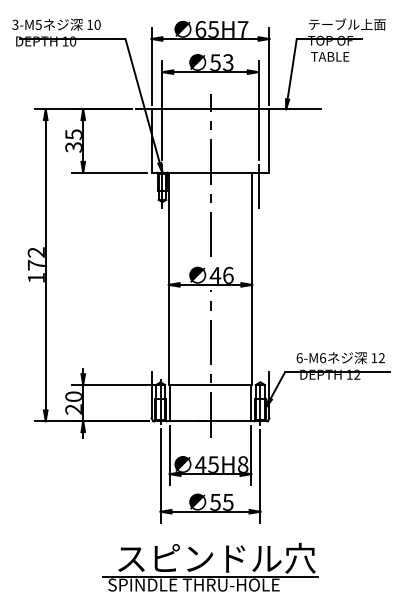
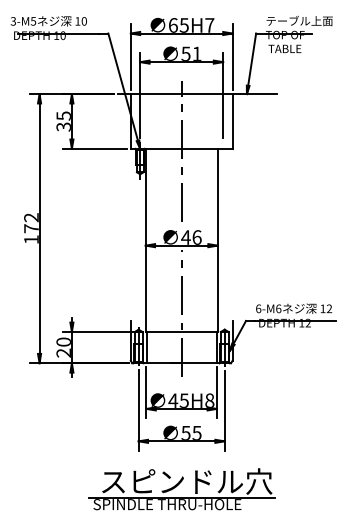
text: (228, 62) -> (197, 53), 53 -> 51
line: (258, 186) -> (223, 160), removed

